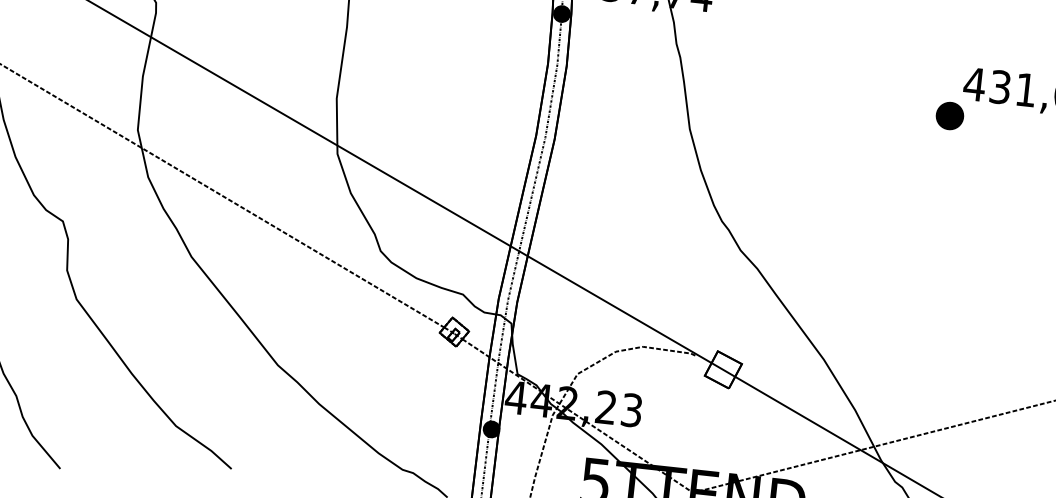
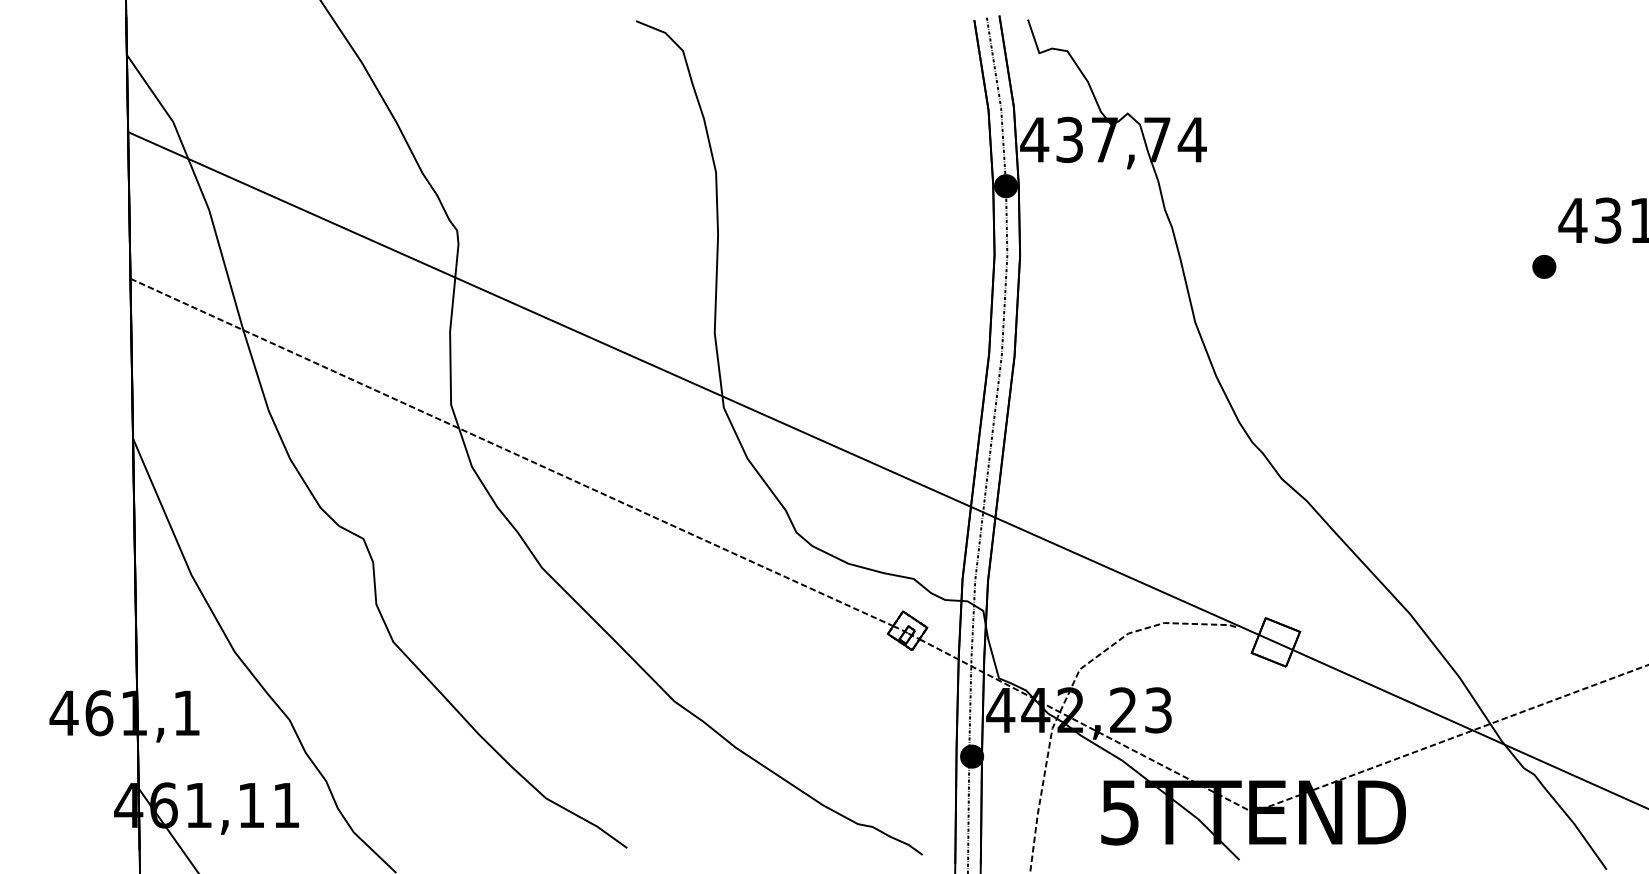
part: (950, 115) -> (1544, 266), size x0.62

